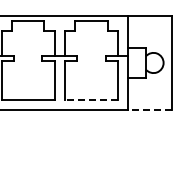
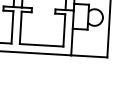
line: (91, 100) -> (41, 45), dashed -> solid
line: (149, 110) -> (89, 56), dashed -> solid

